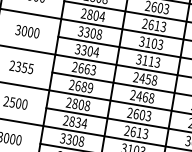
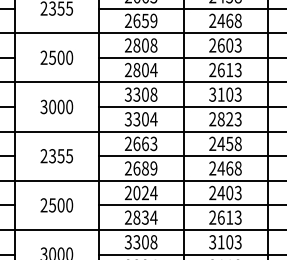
text: (145, 60) -> (221, 119), 3113 -> 2823
text: (81, 104) -> (145, 192), 2808 -> 2024
text: (135, 113) -> (220, 192), 2603 -> 2403

